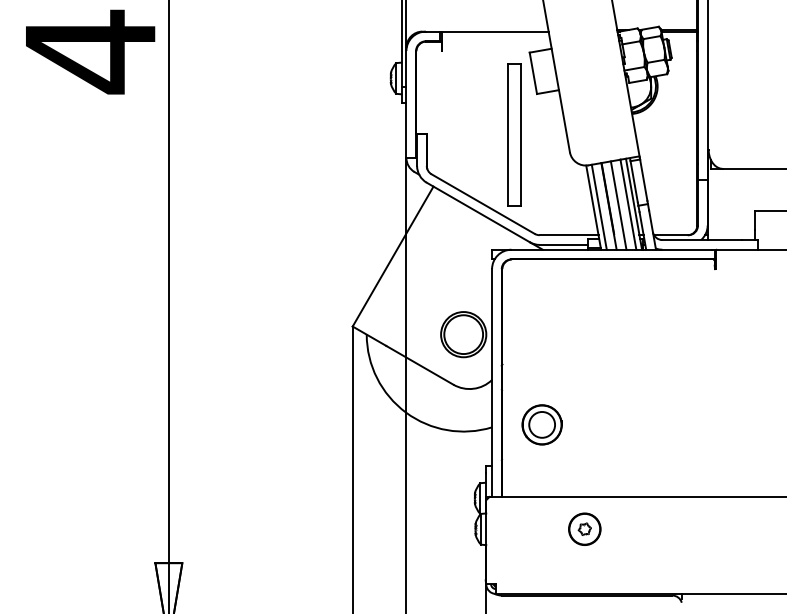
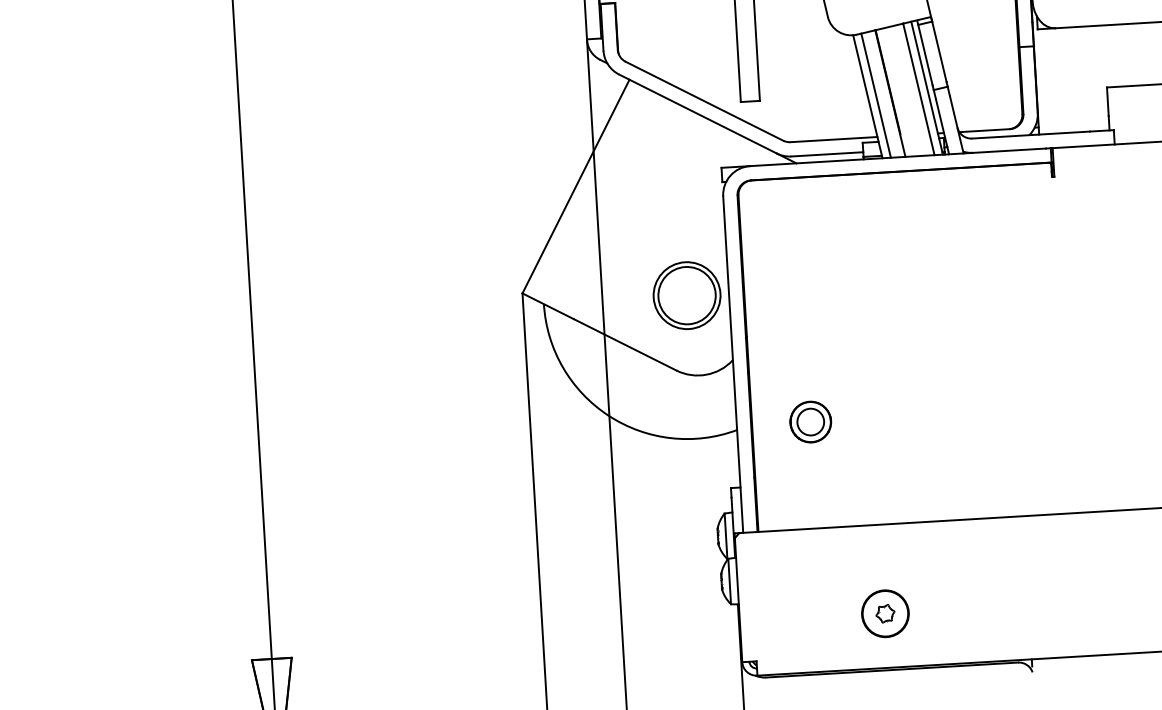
line: (618, 205) -> (904, 91), removed
part: (541, 424) -> (809, 421), size x0.7
part: (584, 528) -> (884, 612), moved

